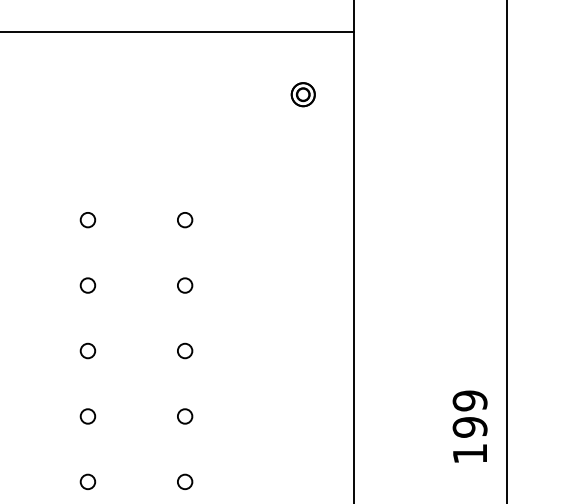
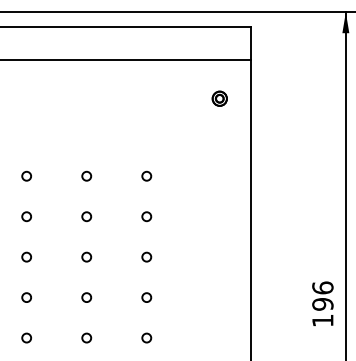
text: (469, 400) -> (322, 287), 199 -> 196

